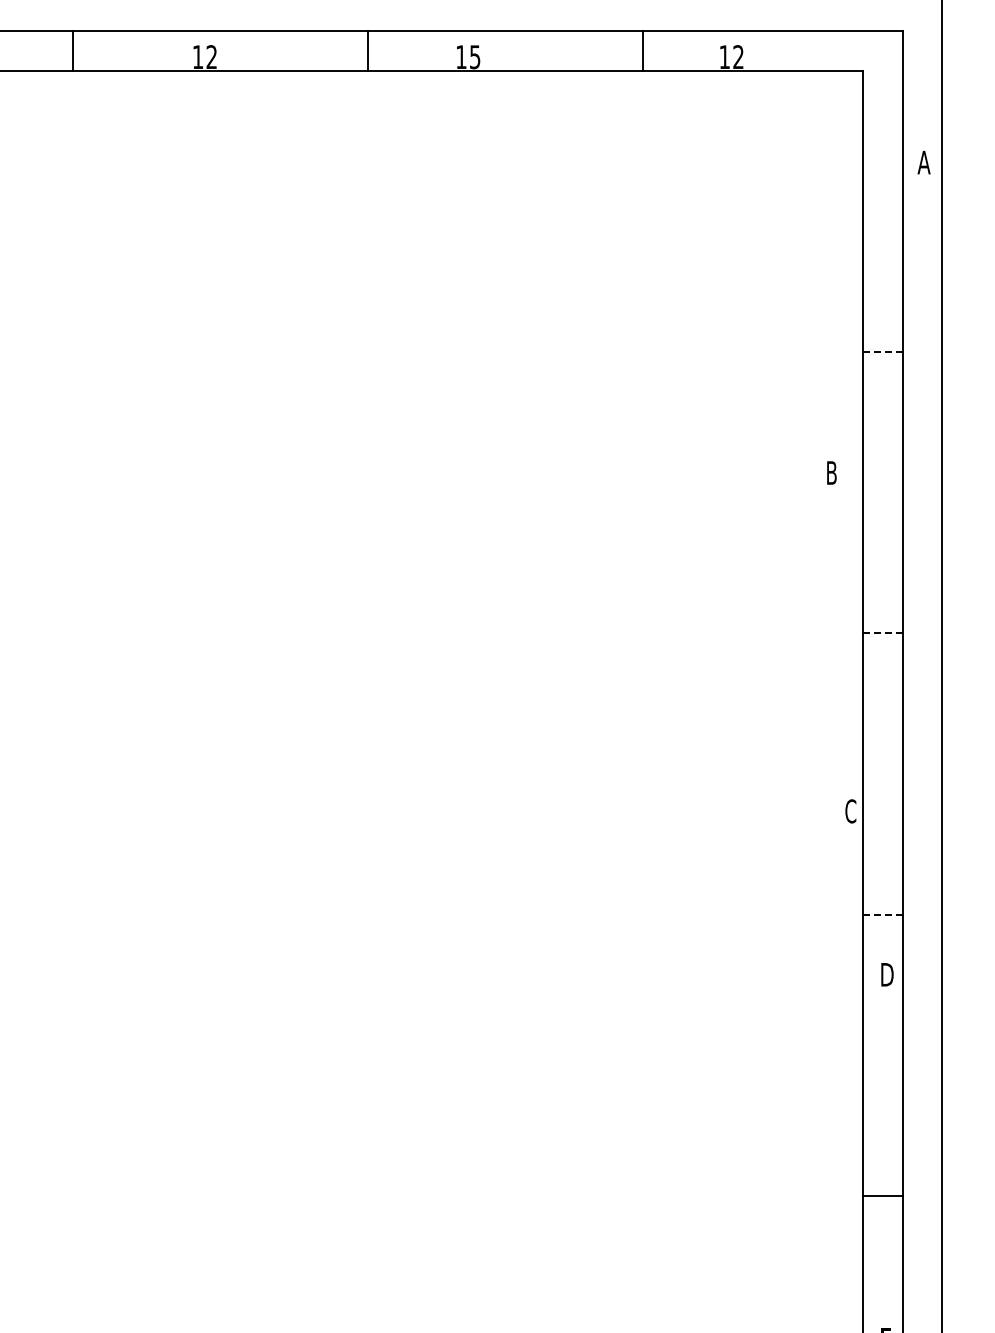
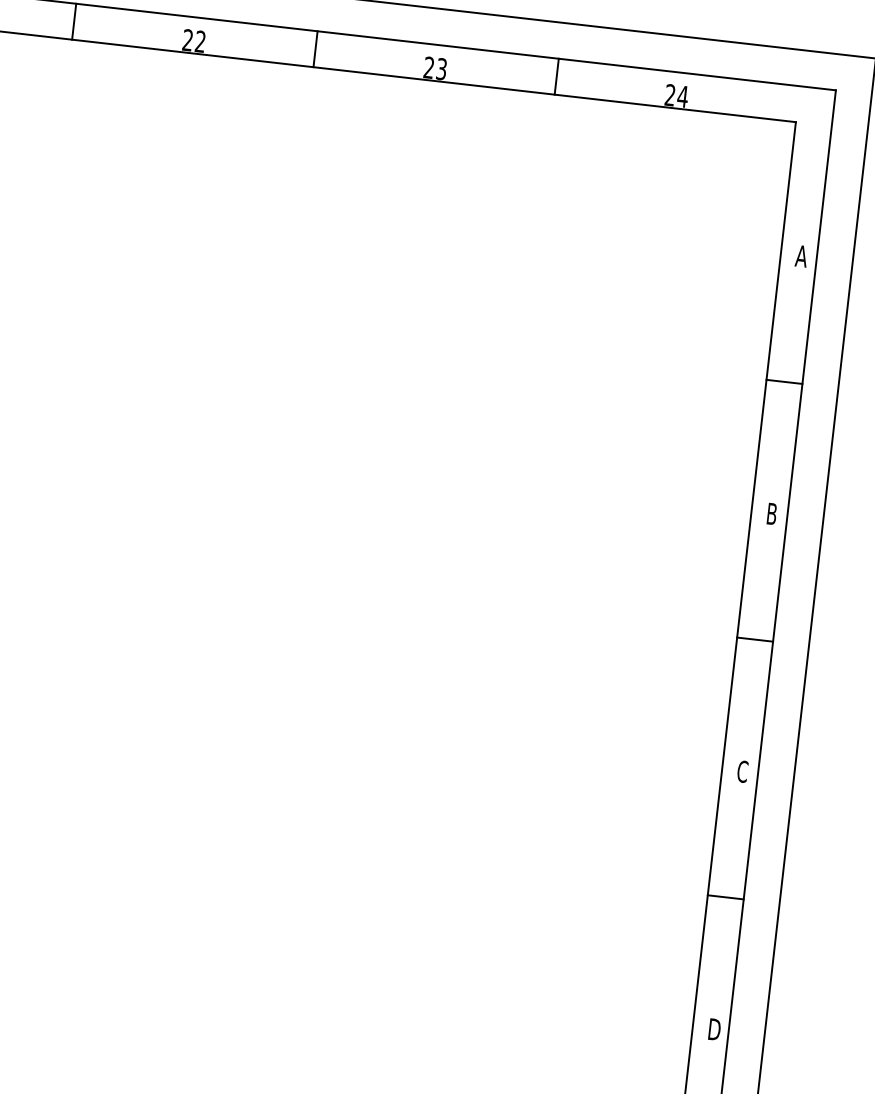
line: (367, 50) -> (315, 48), moved
line: (643, 50) -> (557, 76), moved
text: (197, 56) -> (187, 39), 12 -> 22
text: (468, 56) -> (435, 67), 15 -> 23
text: (731, 56) -> (676, 95), 12 -> 24
text: (923, 162) -> (801, 256), moved
line: (883, 352) -> (784, 382), dashed -> solid
text: (831, 472) -> (771, 513), moved
line: (883, 633) -> (755, 639), dashed -> solid
text: (850, 811) -> (742, 771), moved
line: (883, 914) -> (726, 897), dashed -> solid
text: (887, 974) -> (714, 1029), moved

